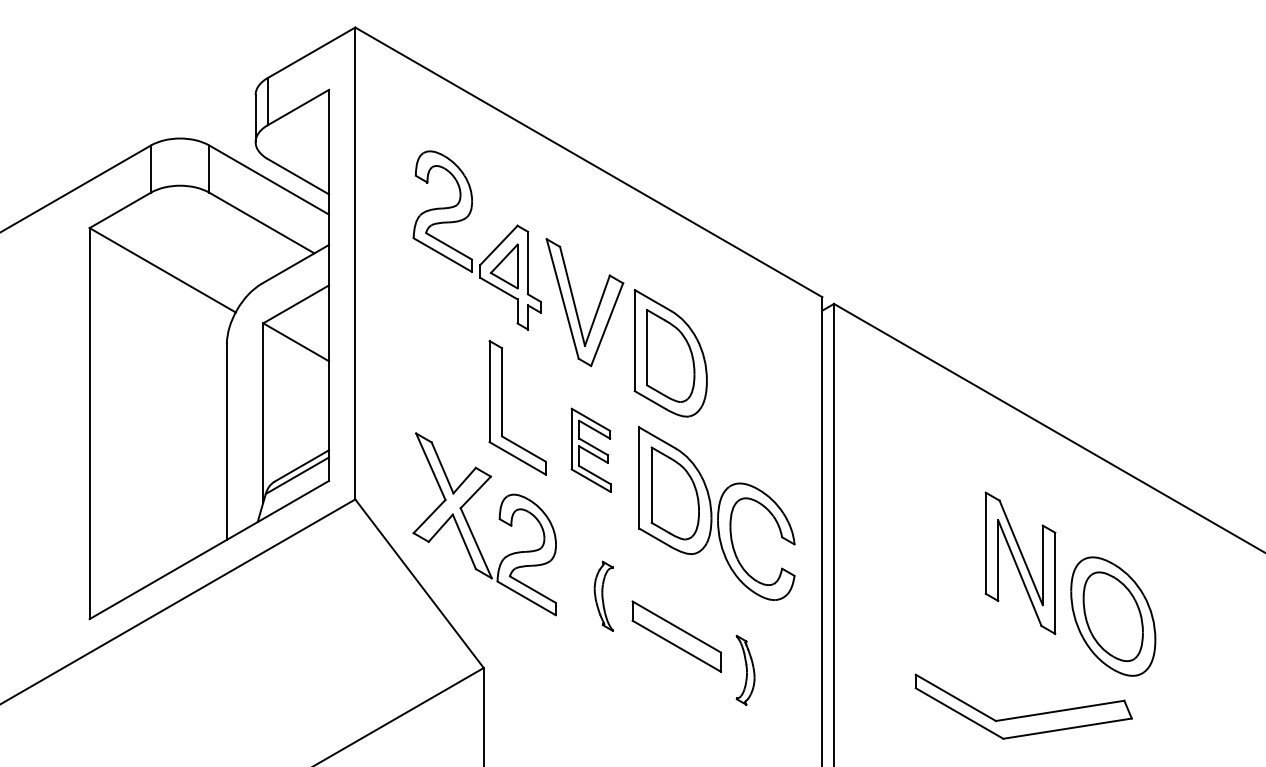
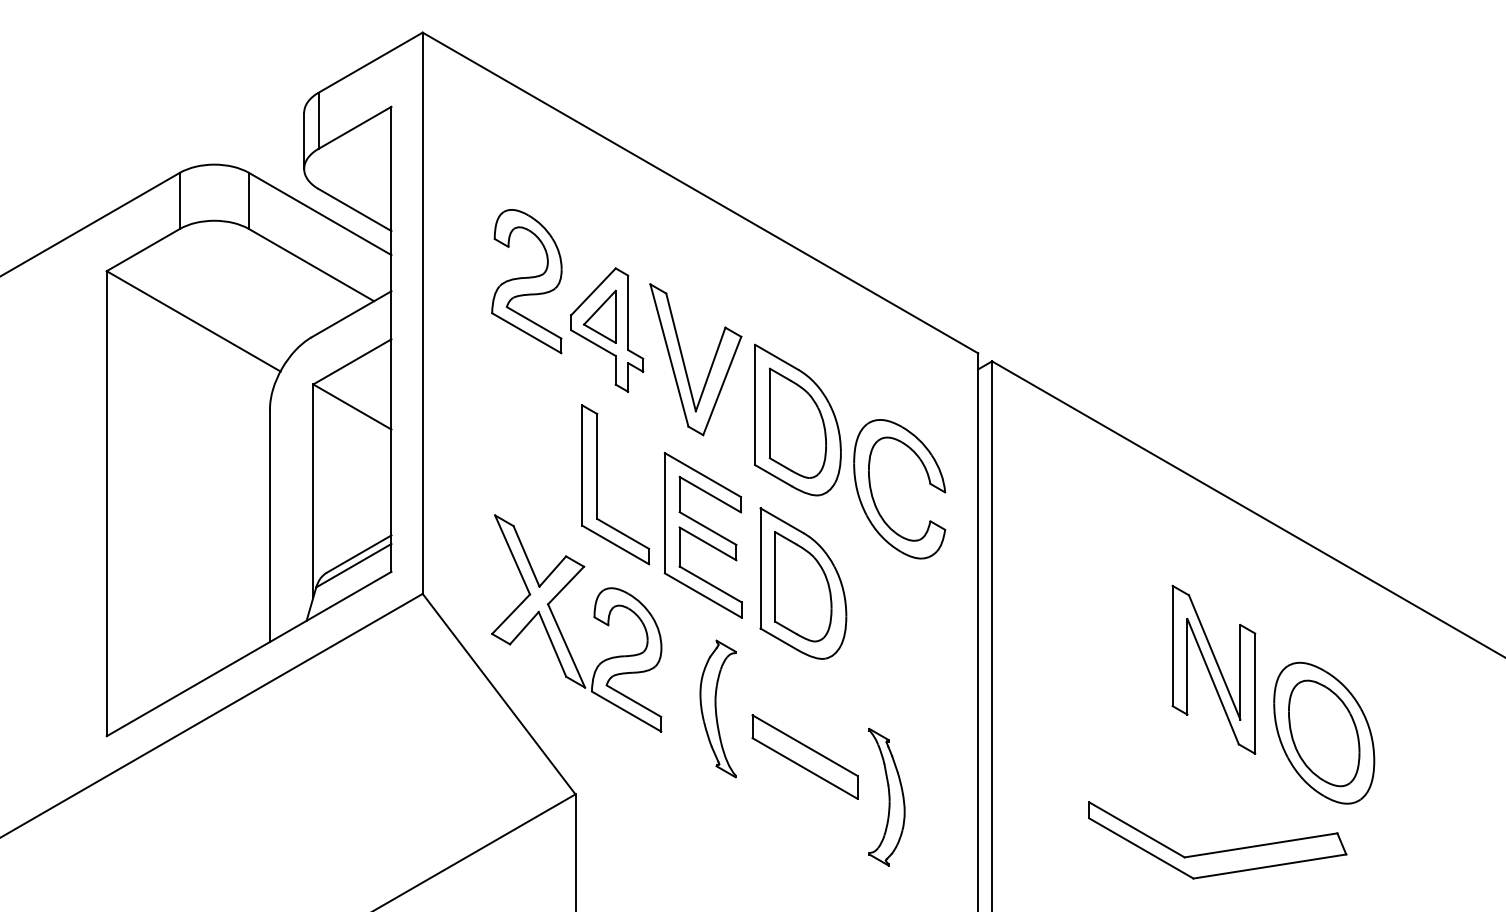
part: (442, 211) -> (526, 281), moved
part: (590, 450) -> (702, 535), size x1.67
part: (734, 547) -> (873, 496), moved
part: (603, 595) -> (717, 708), size x1.67
part: (745, 669) -> (886, 796), size x1.67

